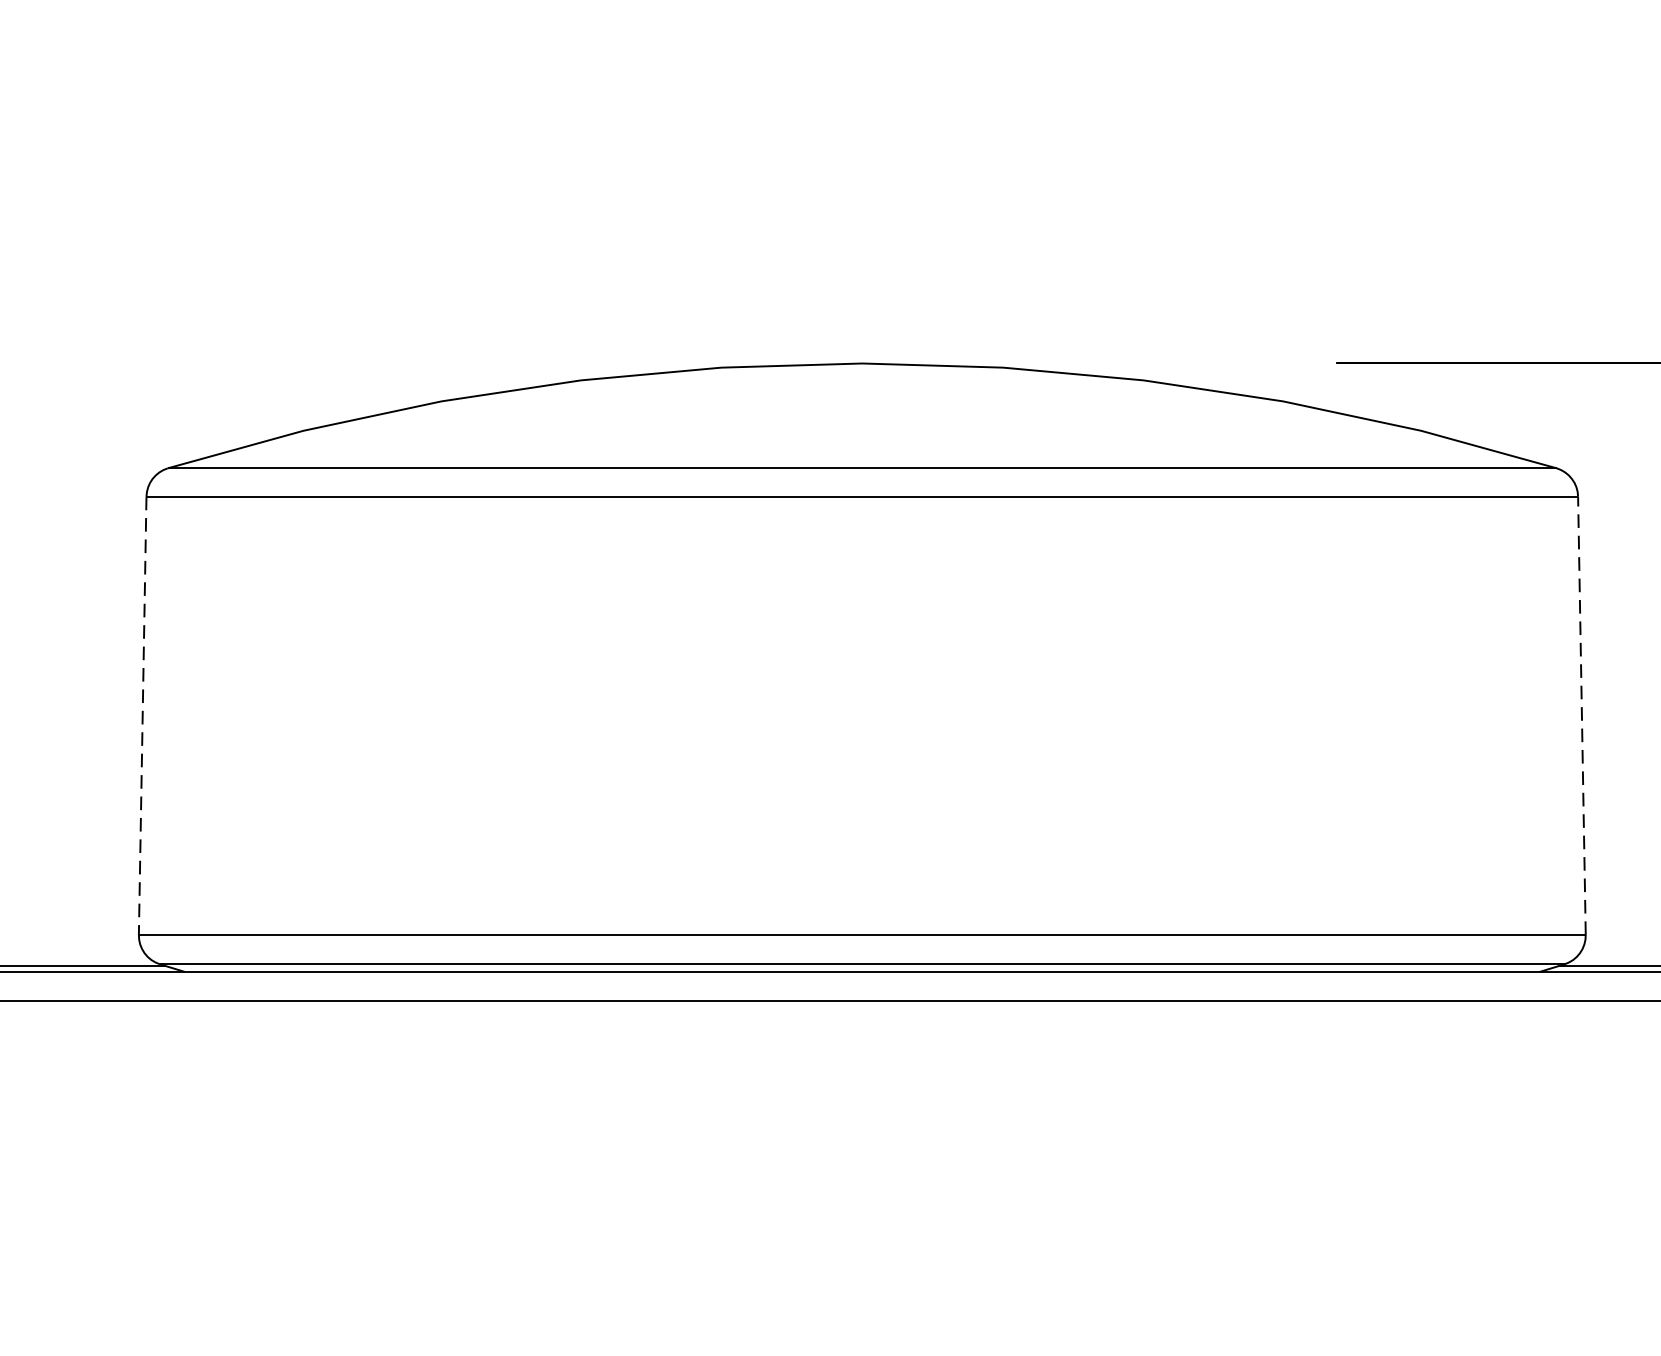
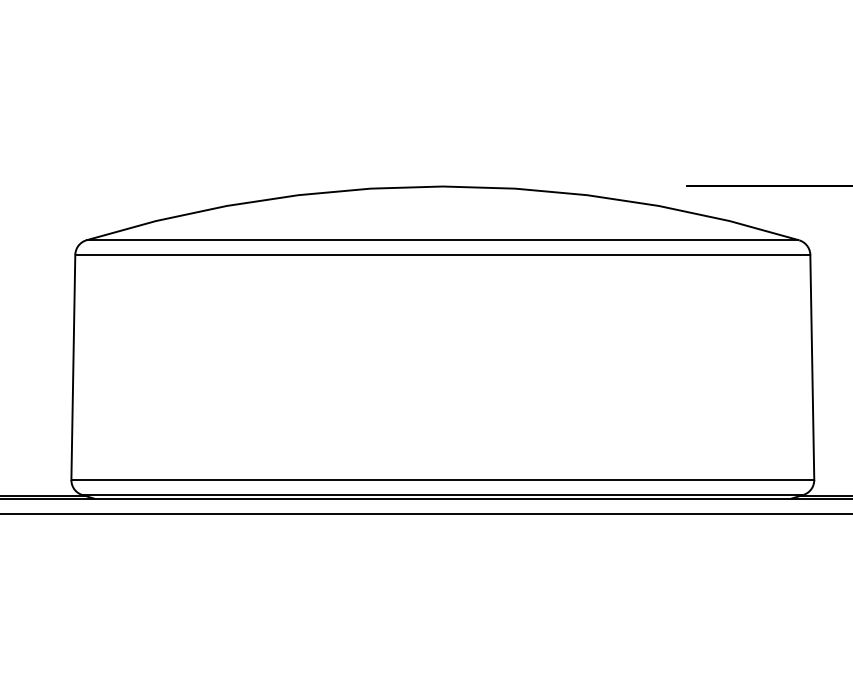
line: (142, 715) -> (73, 367), dashed -> solid
line: (1582, 715) -> (812, 367), dashed -> solid

